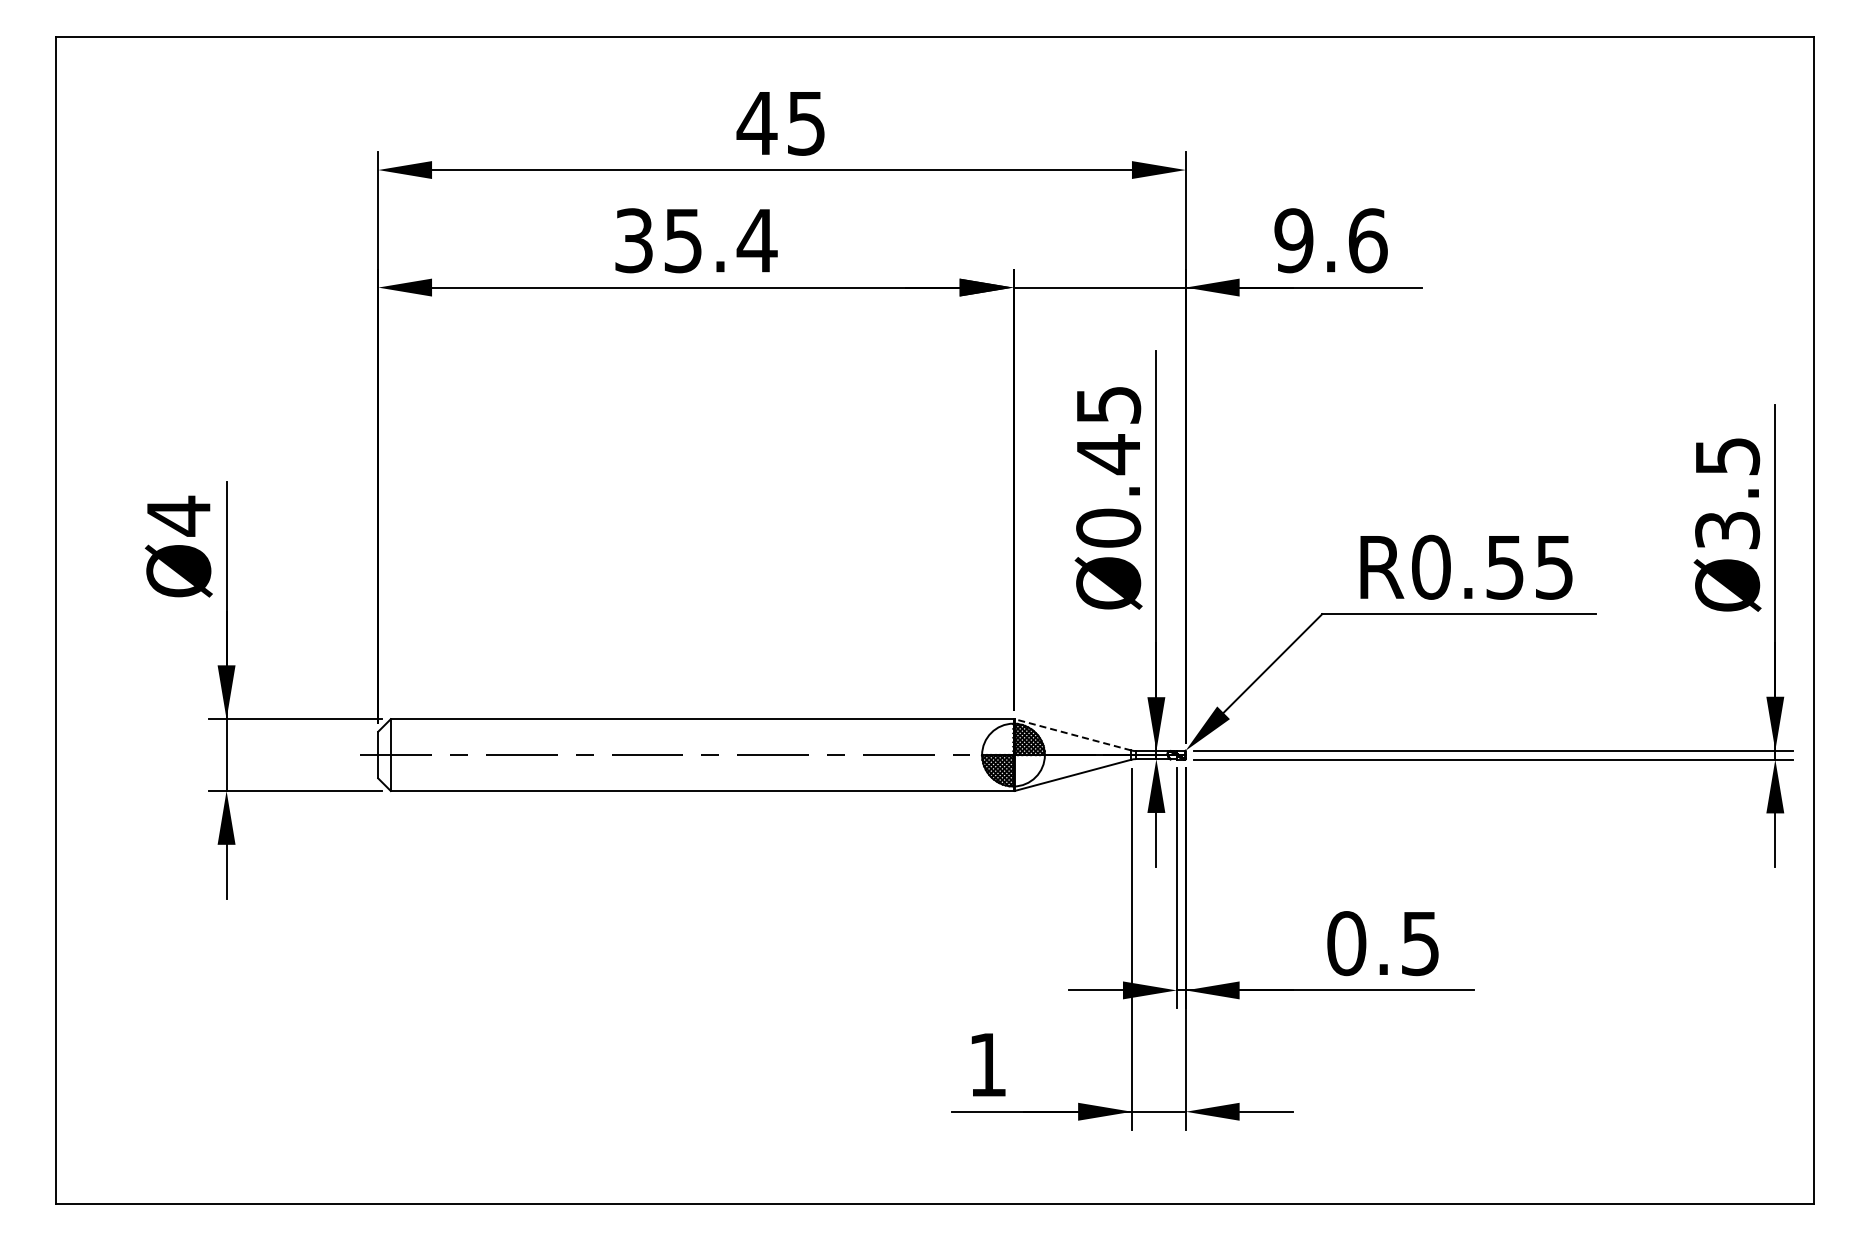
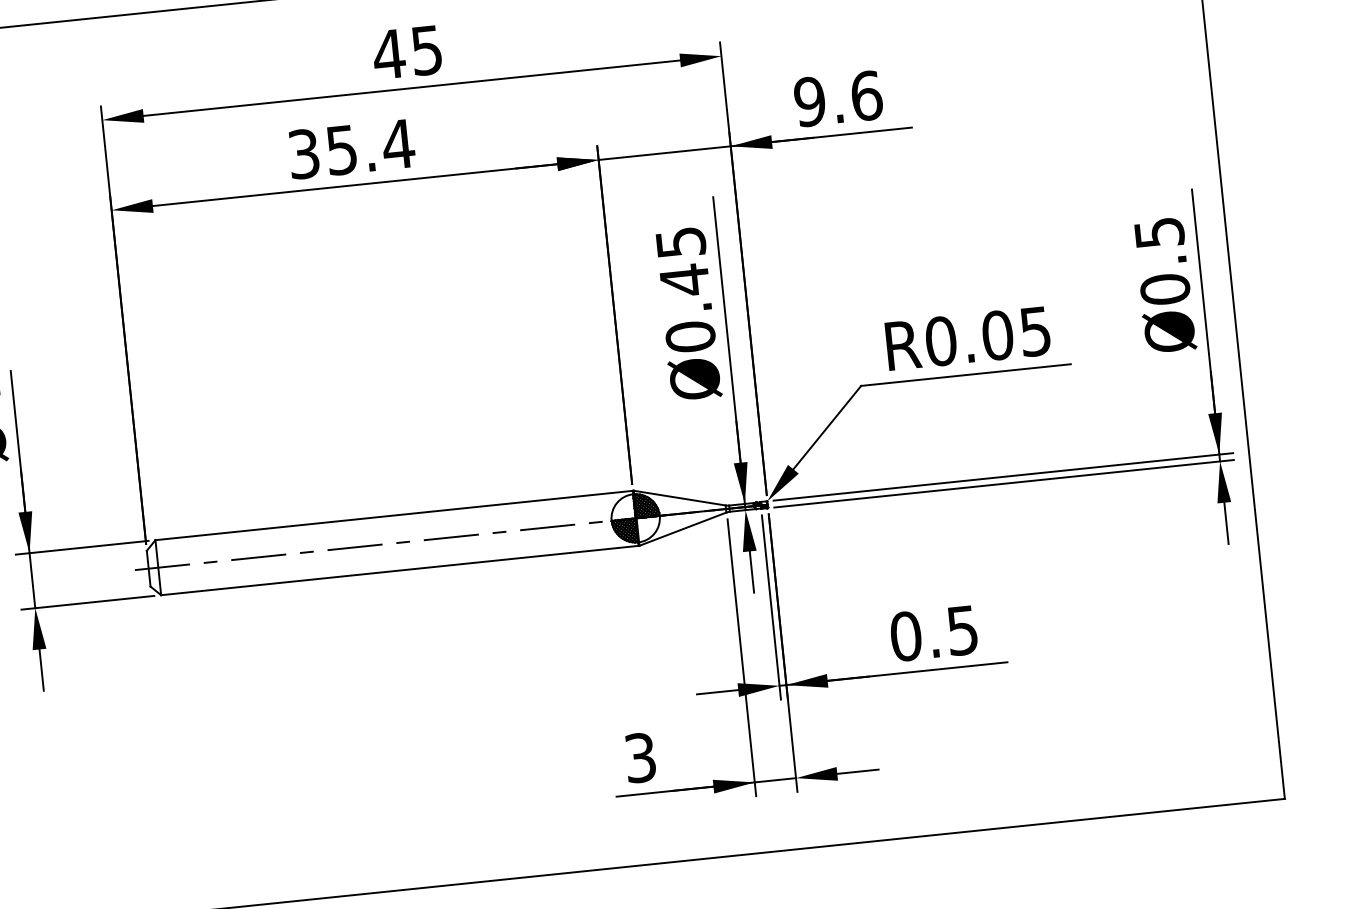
text: (1727, 529) -> (1165, 288), Ø3.5 -> Ø0.5
text: (1504, 566) -> (997, 334), R0.55 -> R0.05
line: (1072, 734) -> (679, 497), dashed -> solid
text: (987, 1064) -> (640, 757), 1 -> 3

